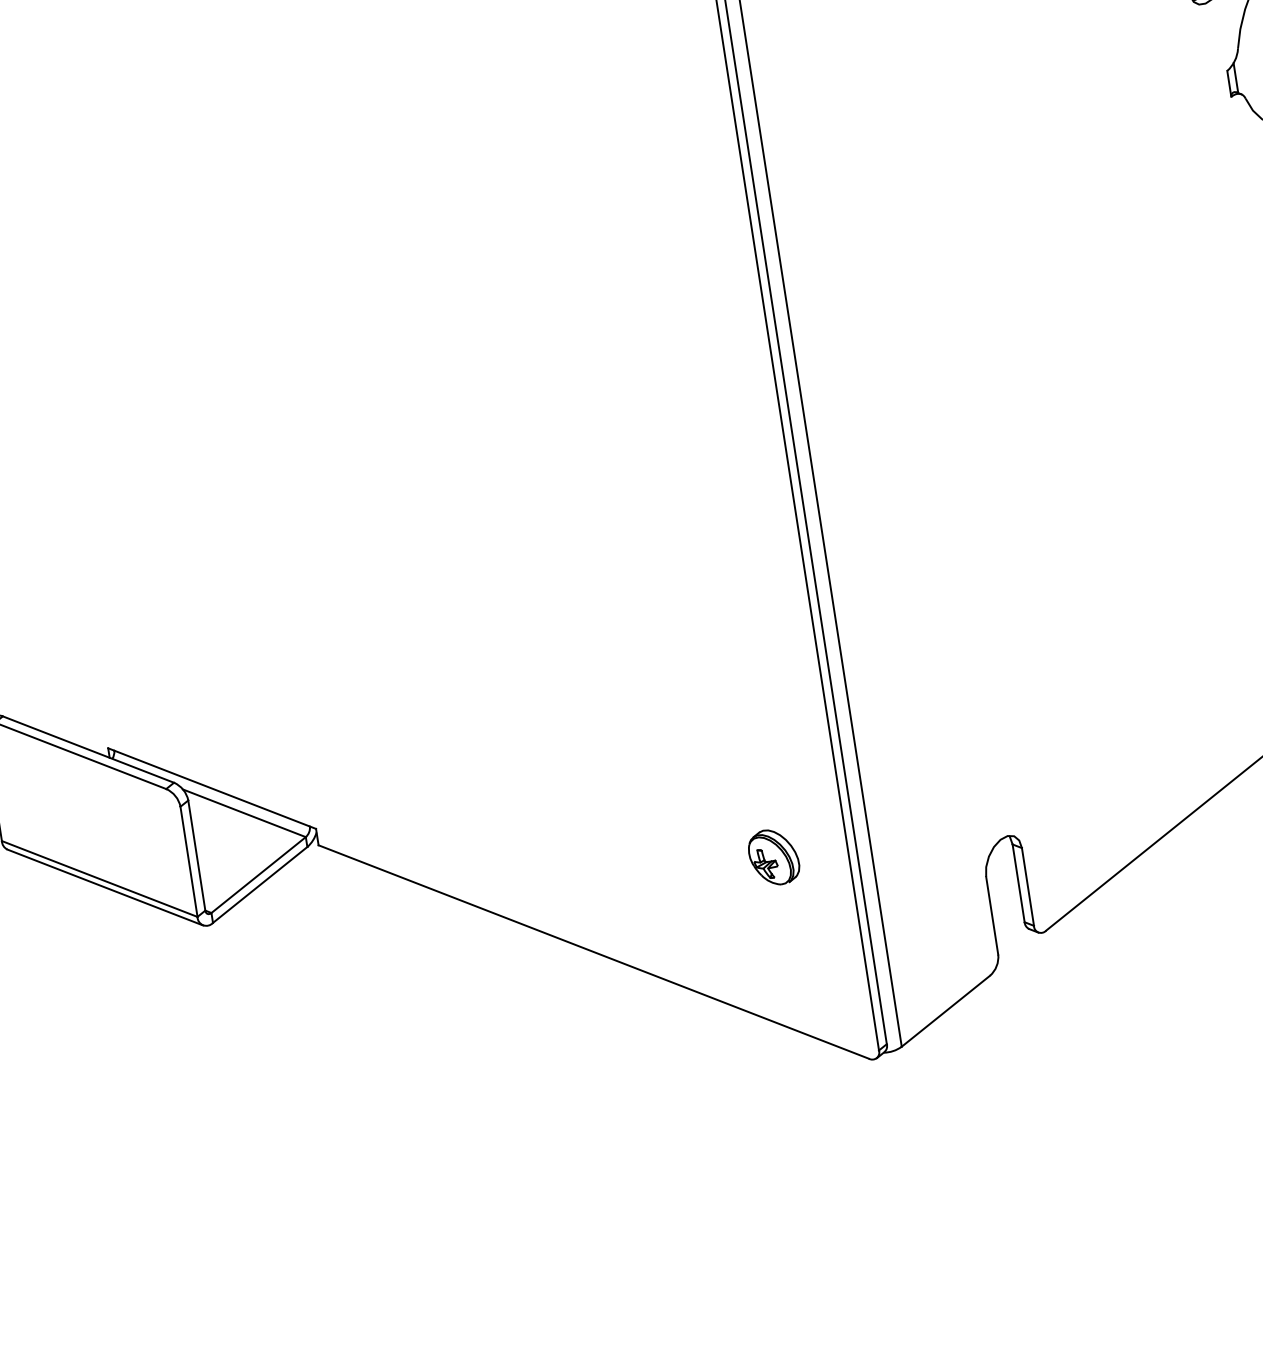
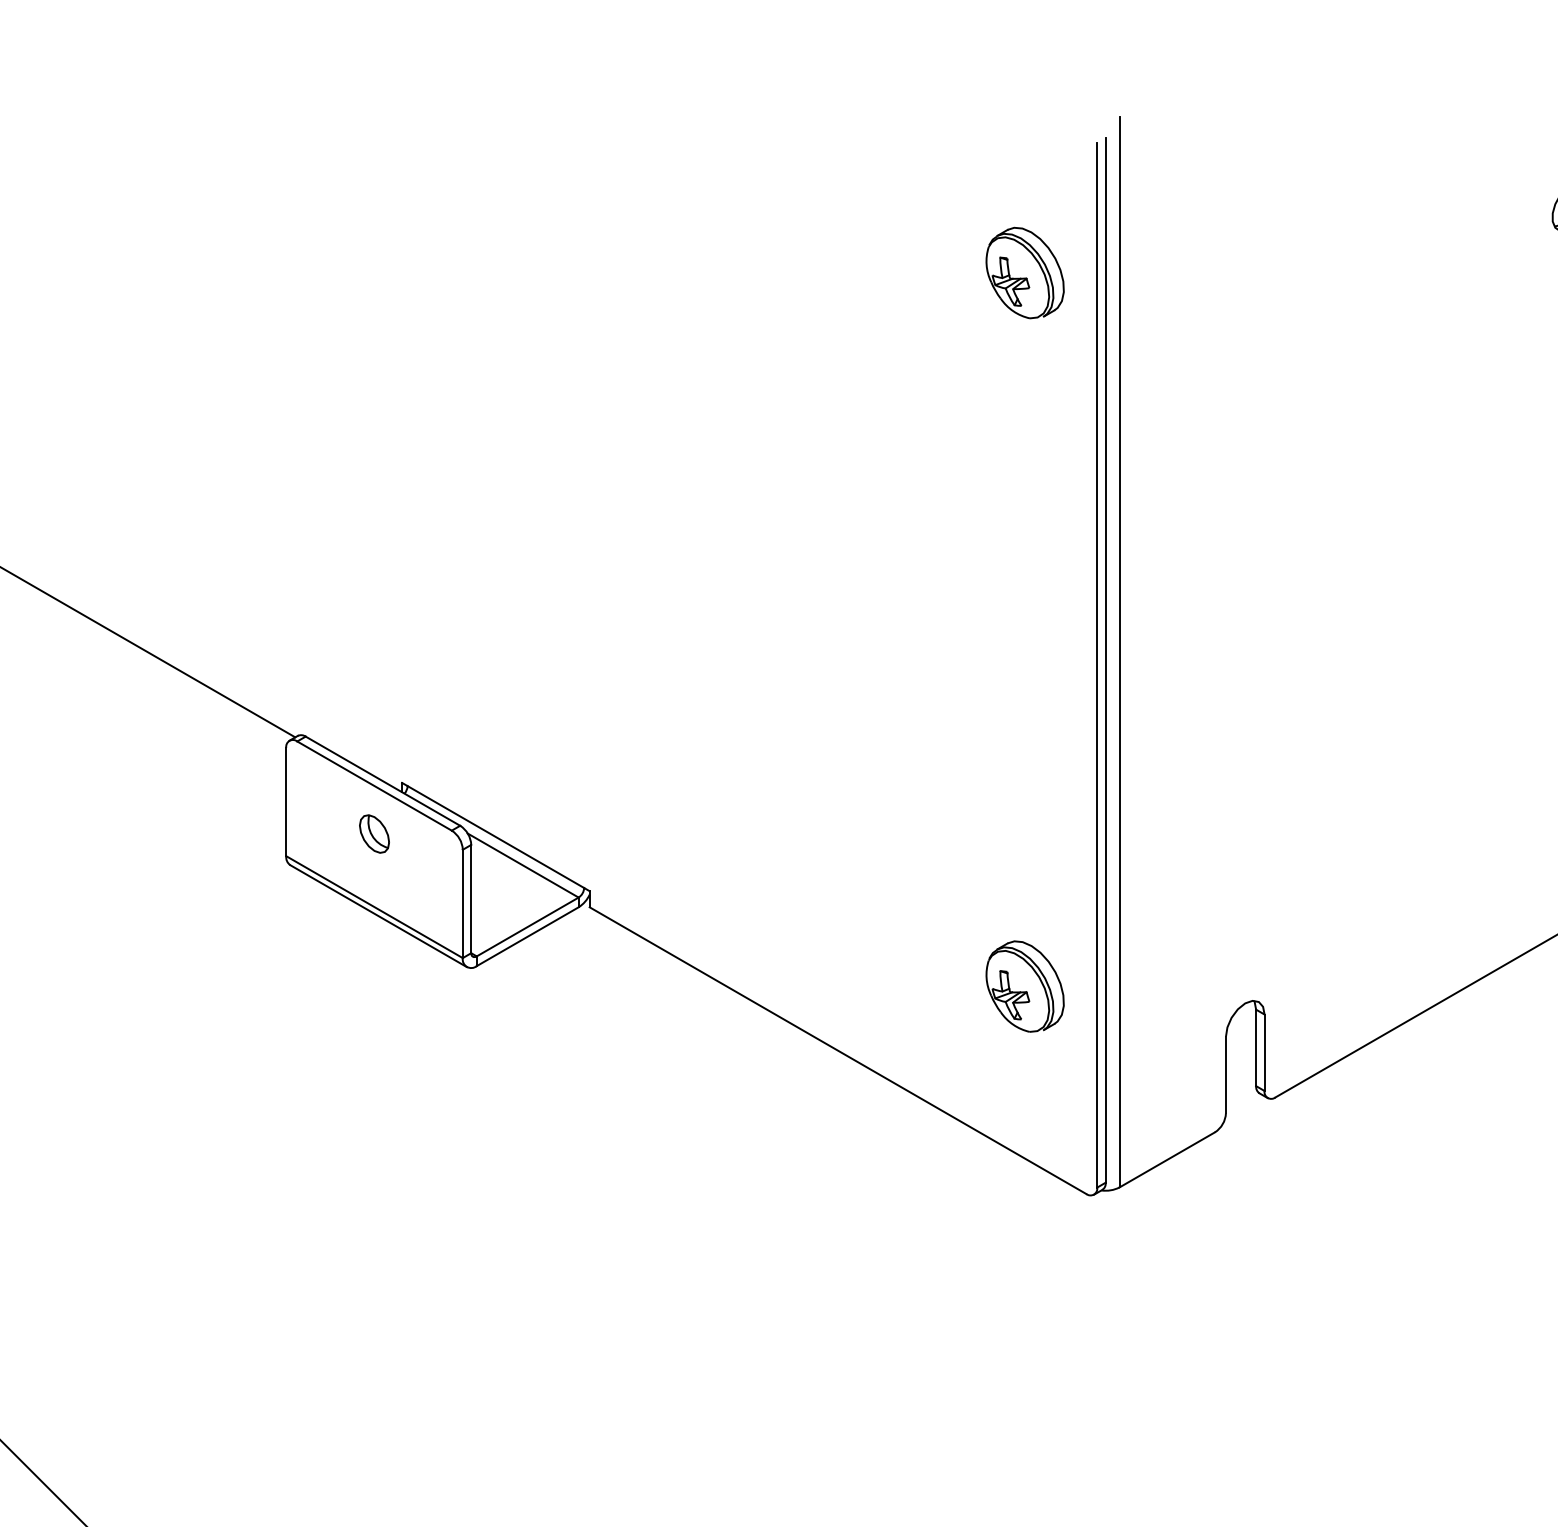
part: (660, 131) -> (1024, 272), added
part: (88, 804) -> (374, 833), added
part: (773, 857) -> (1024, 986), size x1.67

